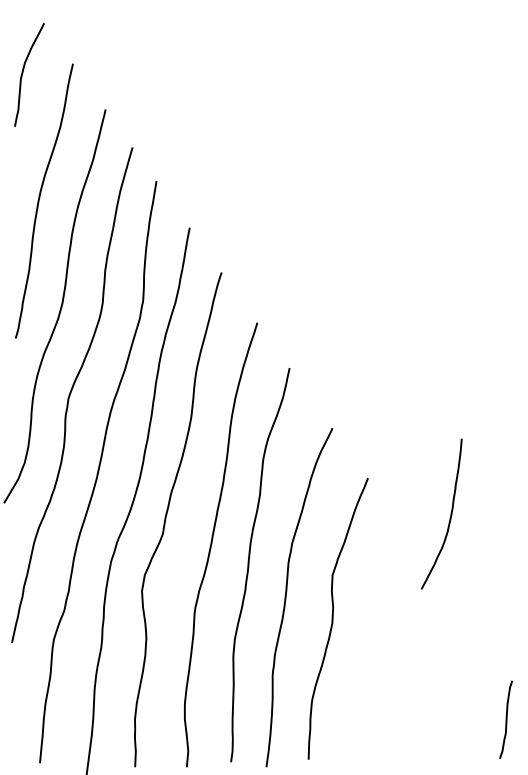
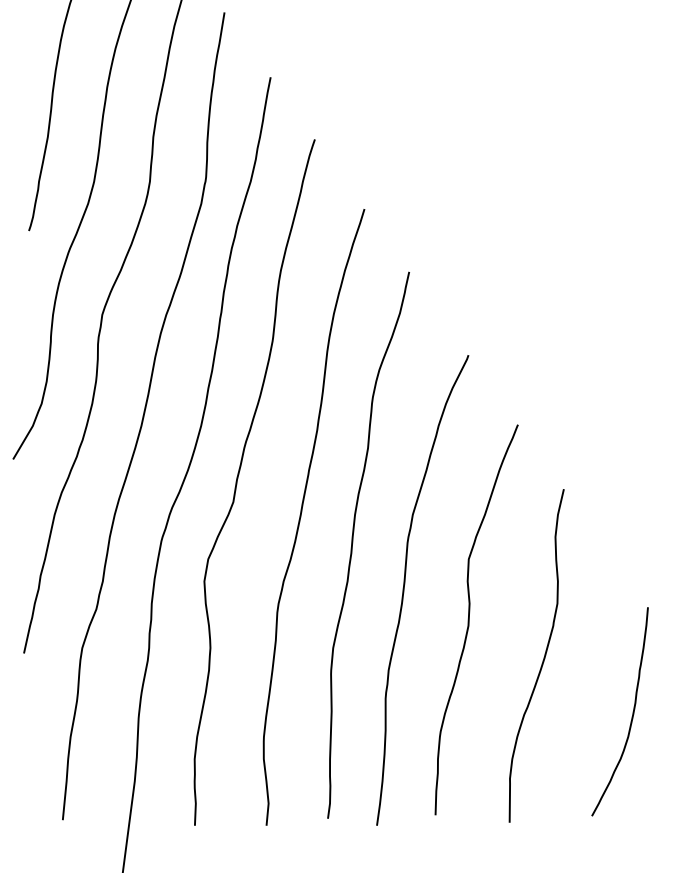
curve: (449, 517) -> (630, 716), moved
curve: (386, 644) -> (543, 655), added

